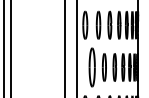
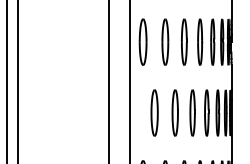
part: (91, 67) -> (153, 113), size x0.71

